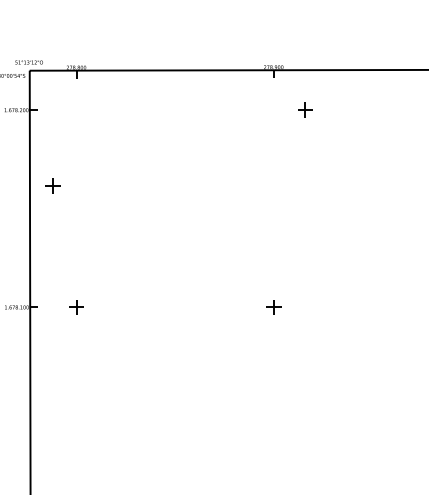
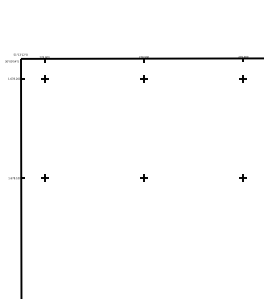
part: (304, 109) -> (143, 78), moved
part: (52, 185) -> (44, 78), moved

